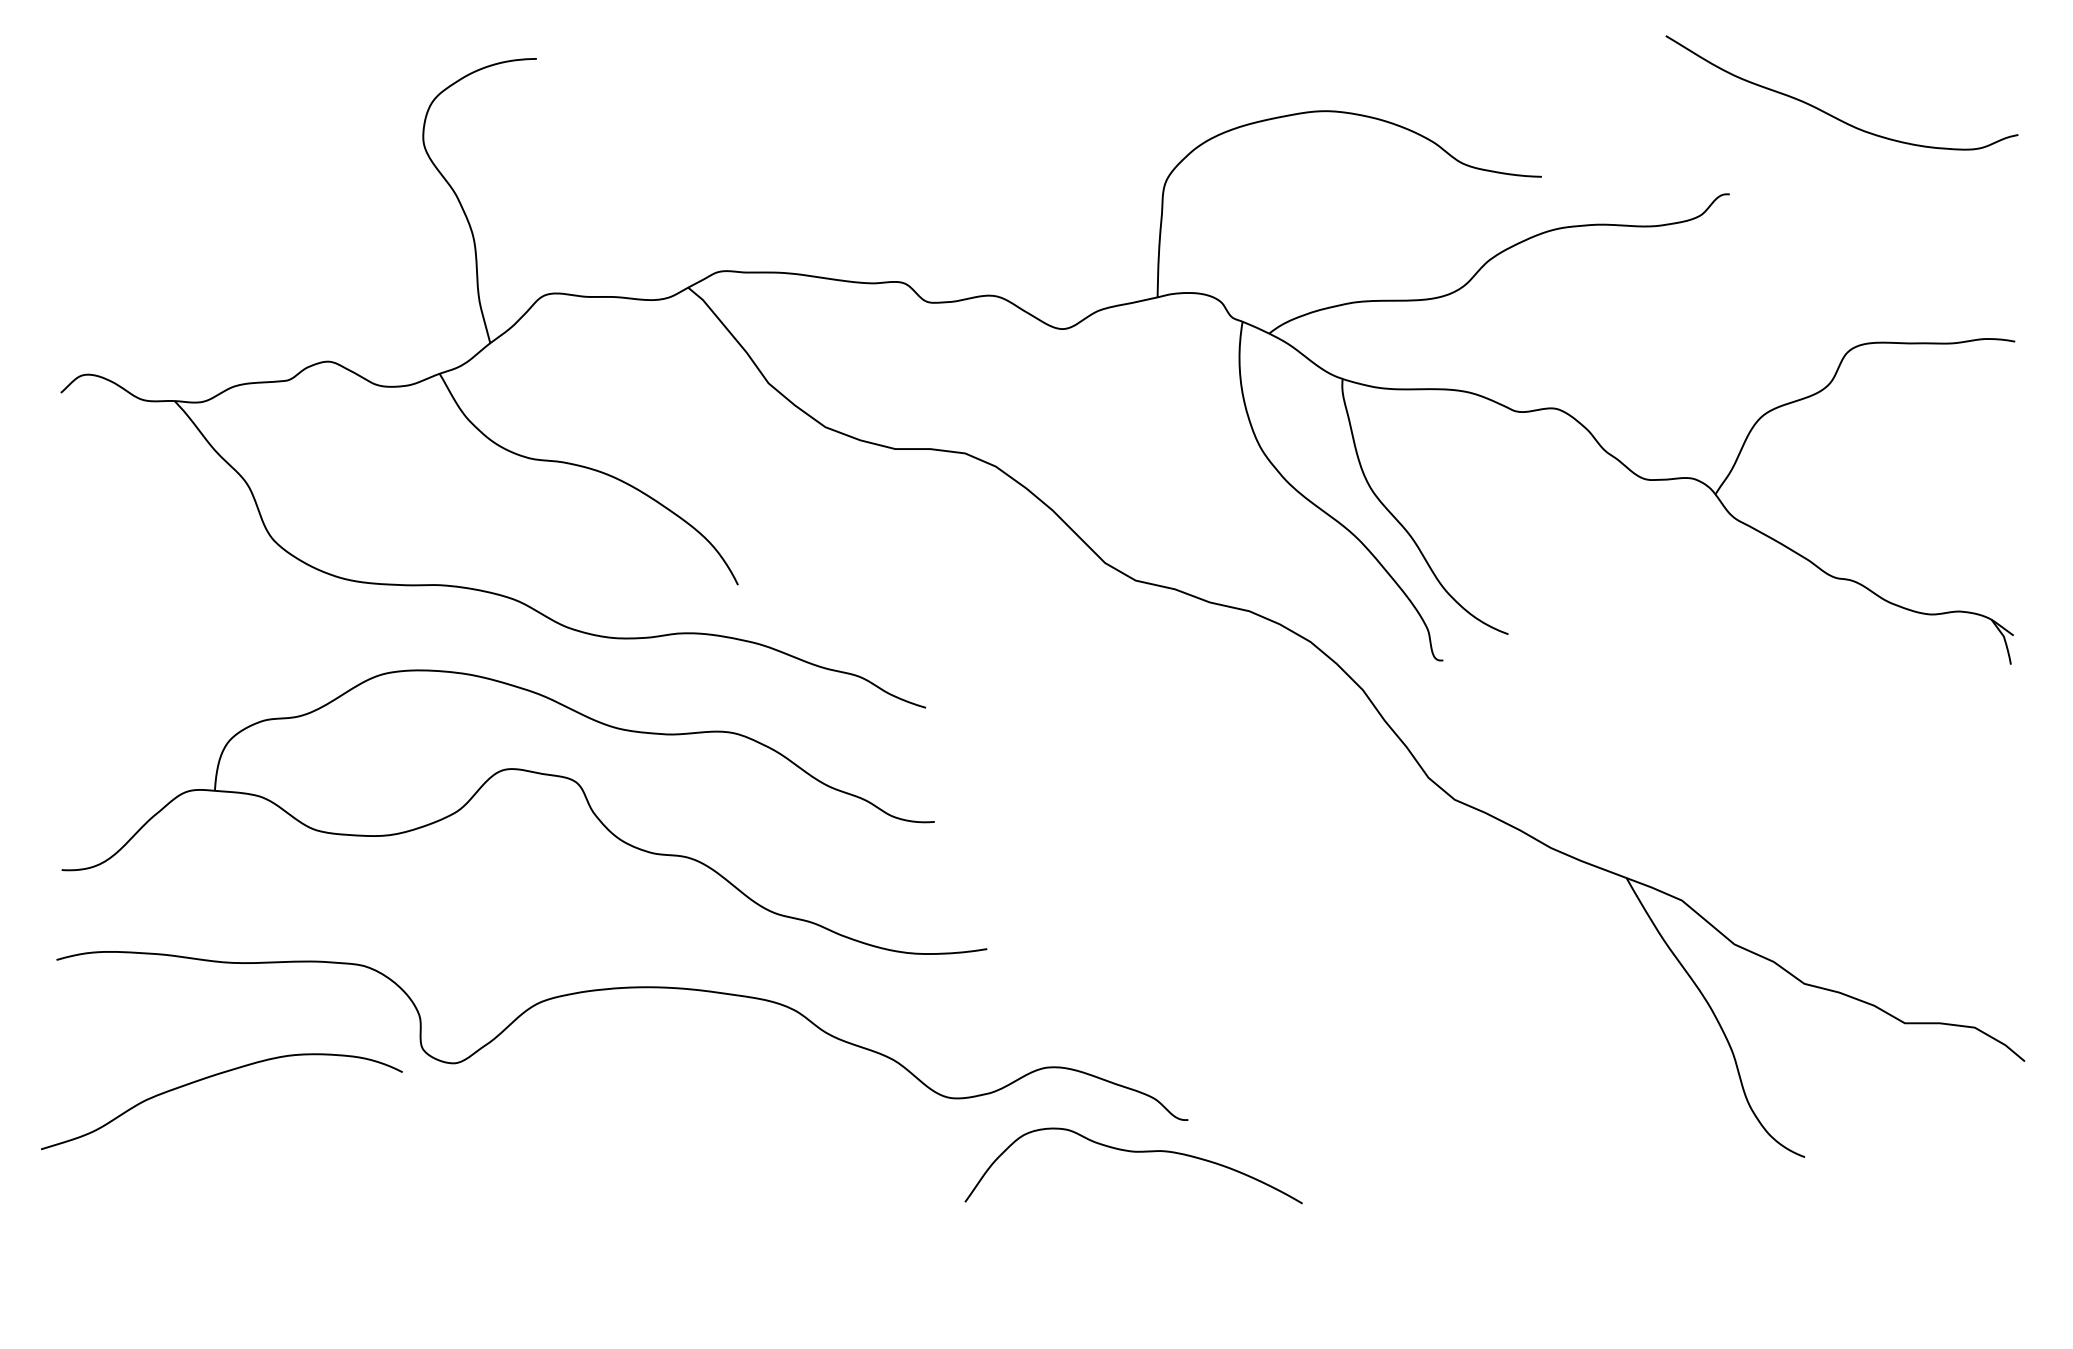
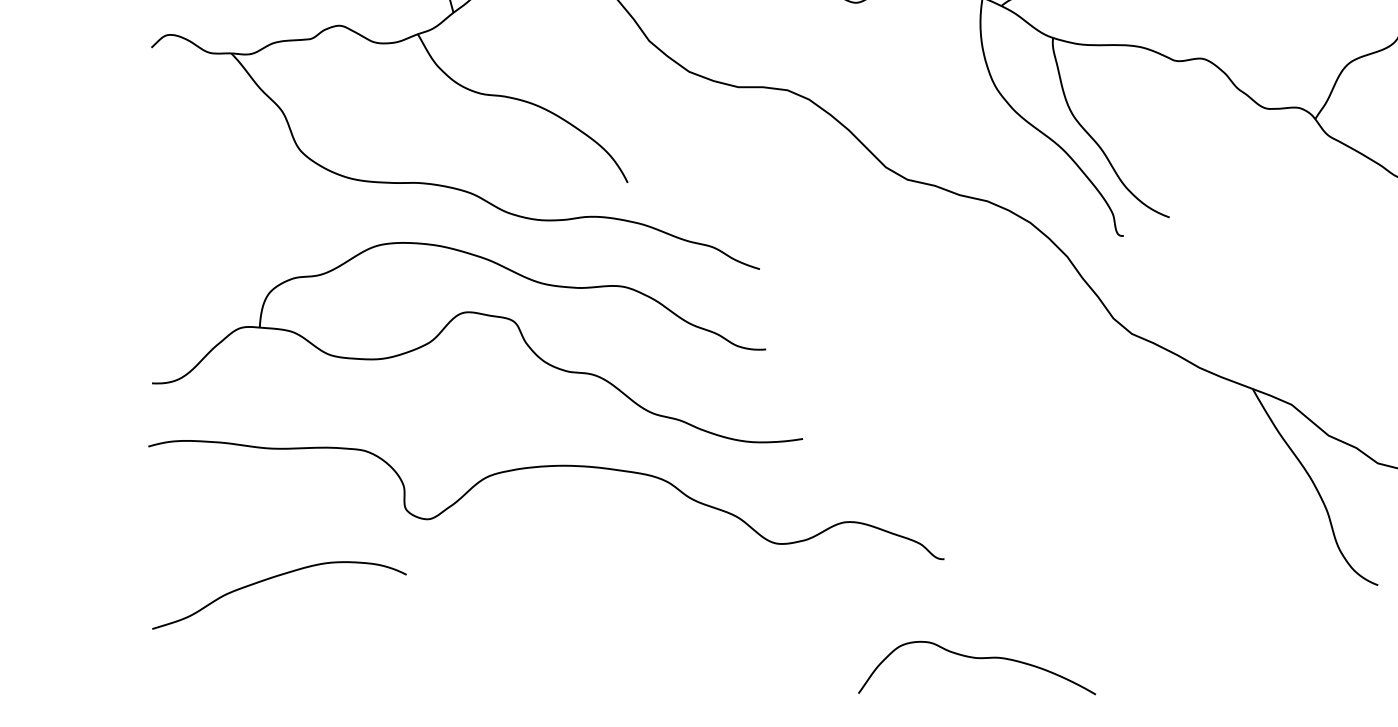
curve: (214, 1076) -> (274, 577), moved
curve: (1133, 1152) -> (976, 658), moved

